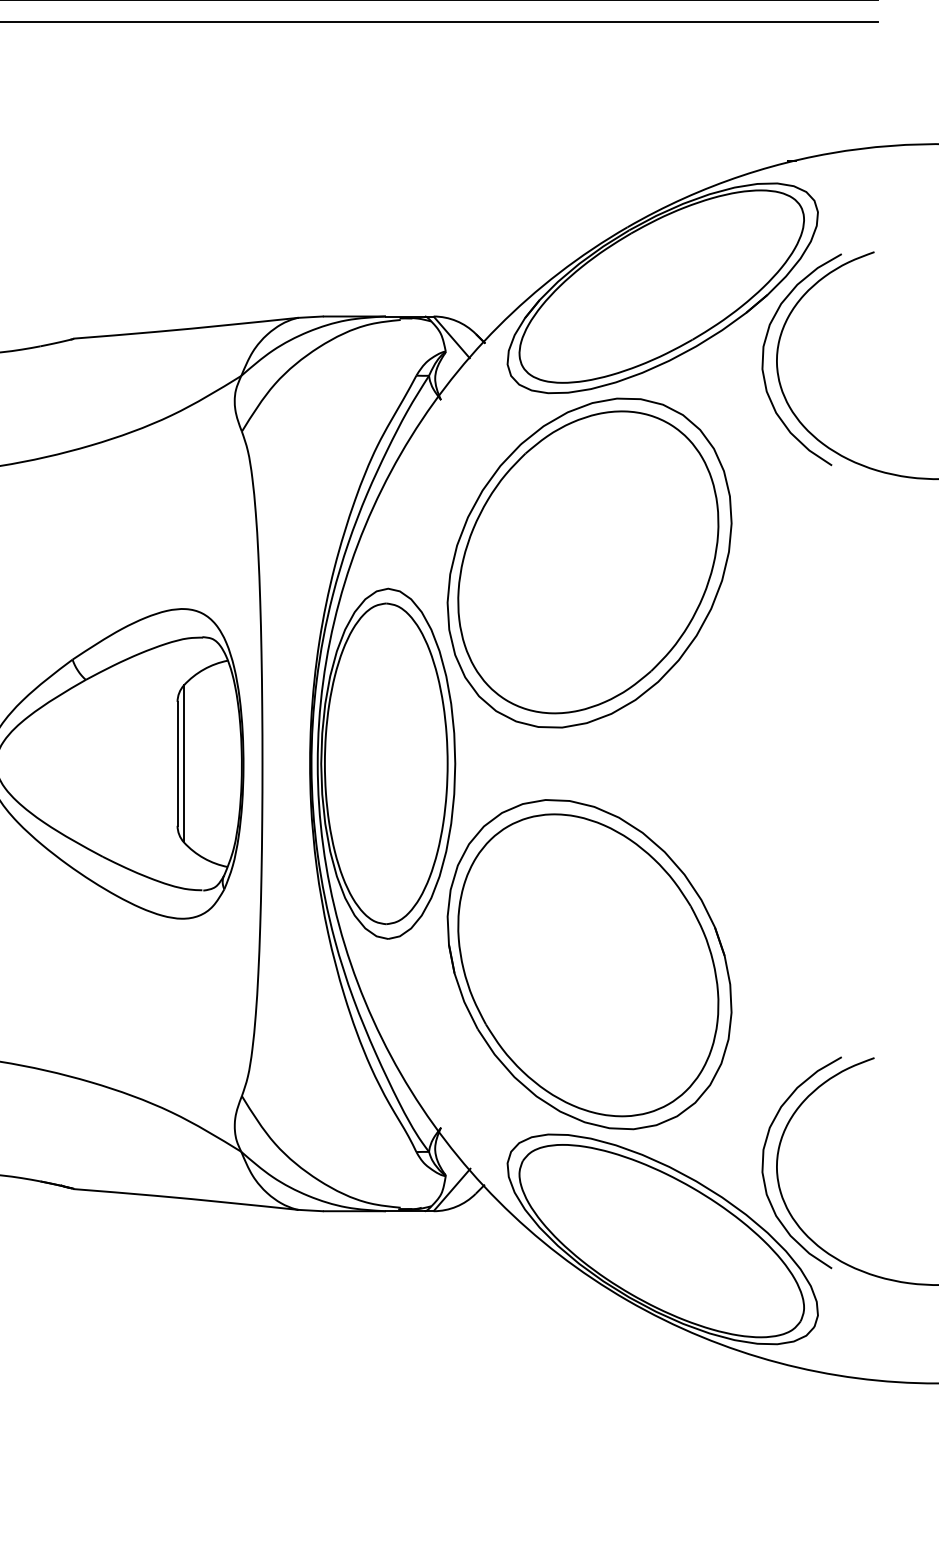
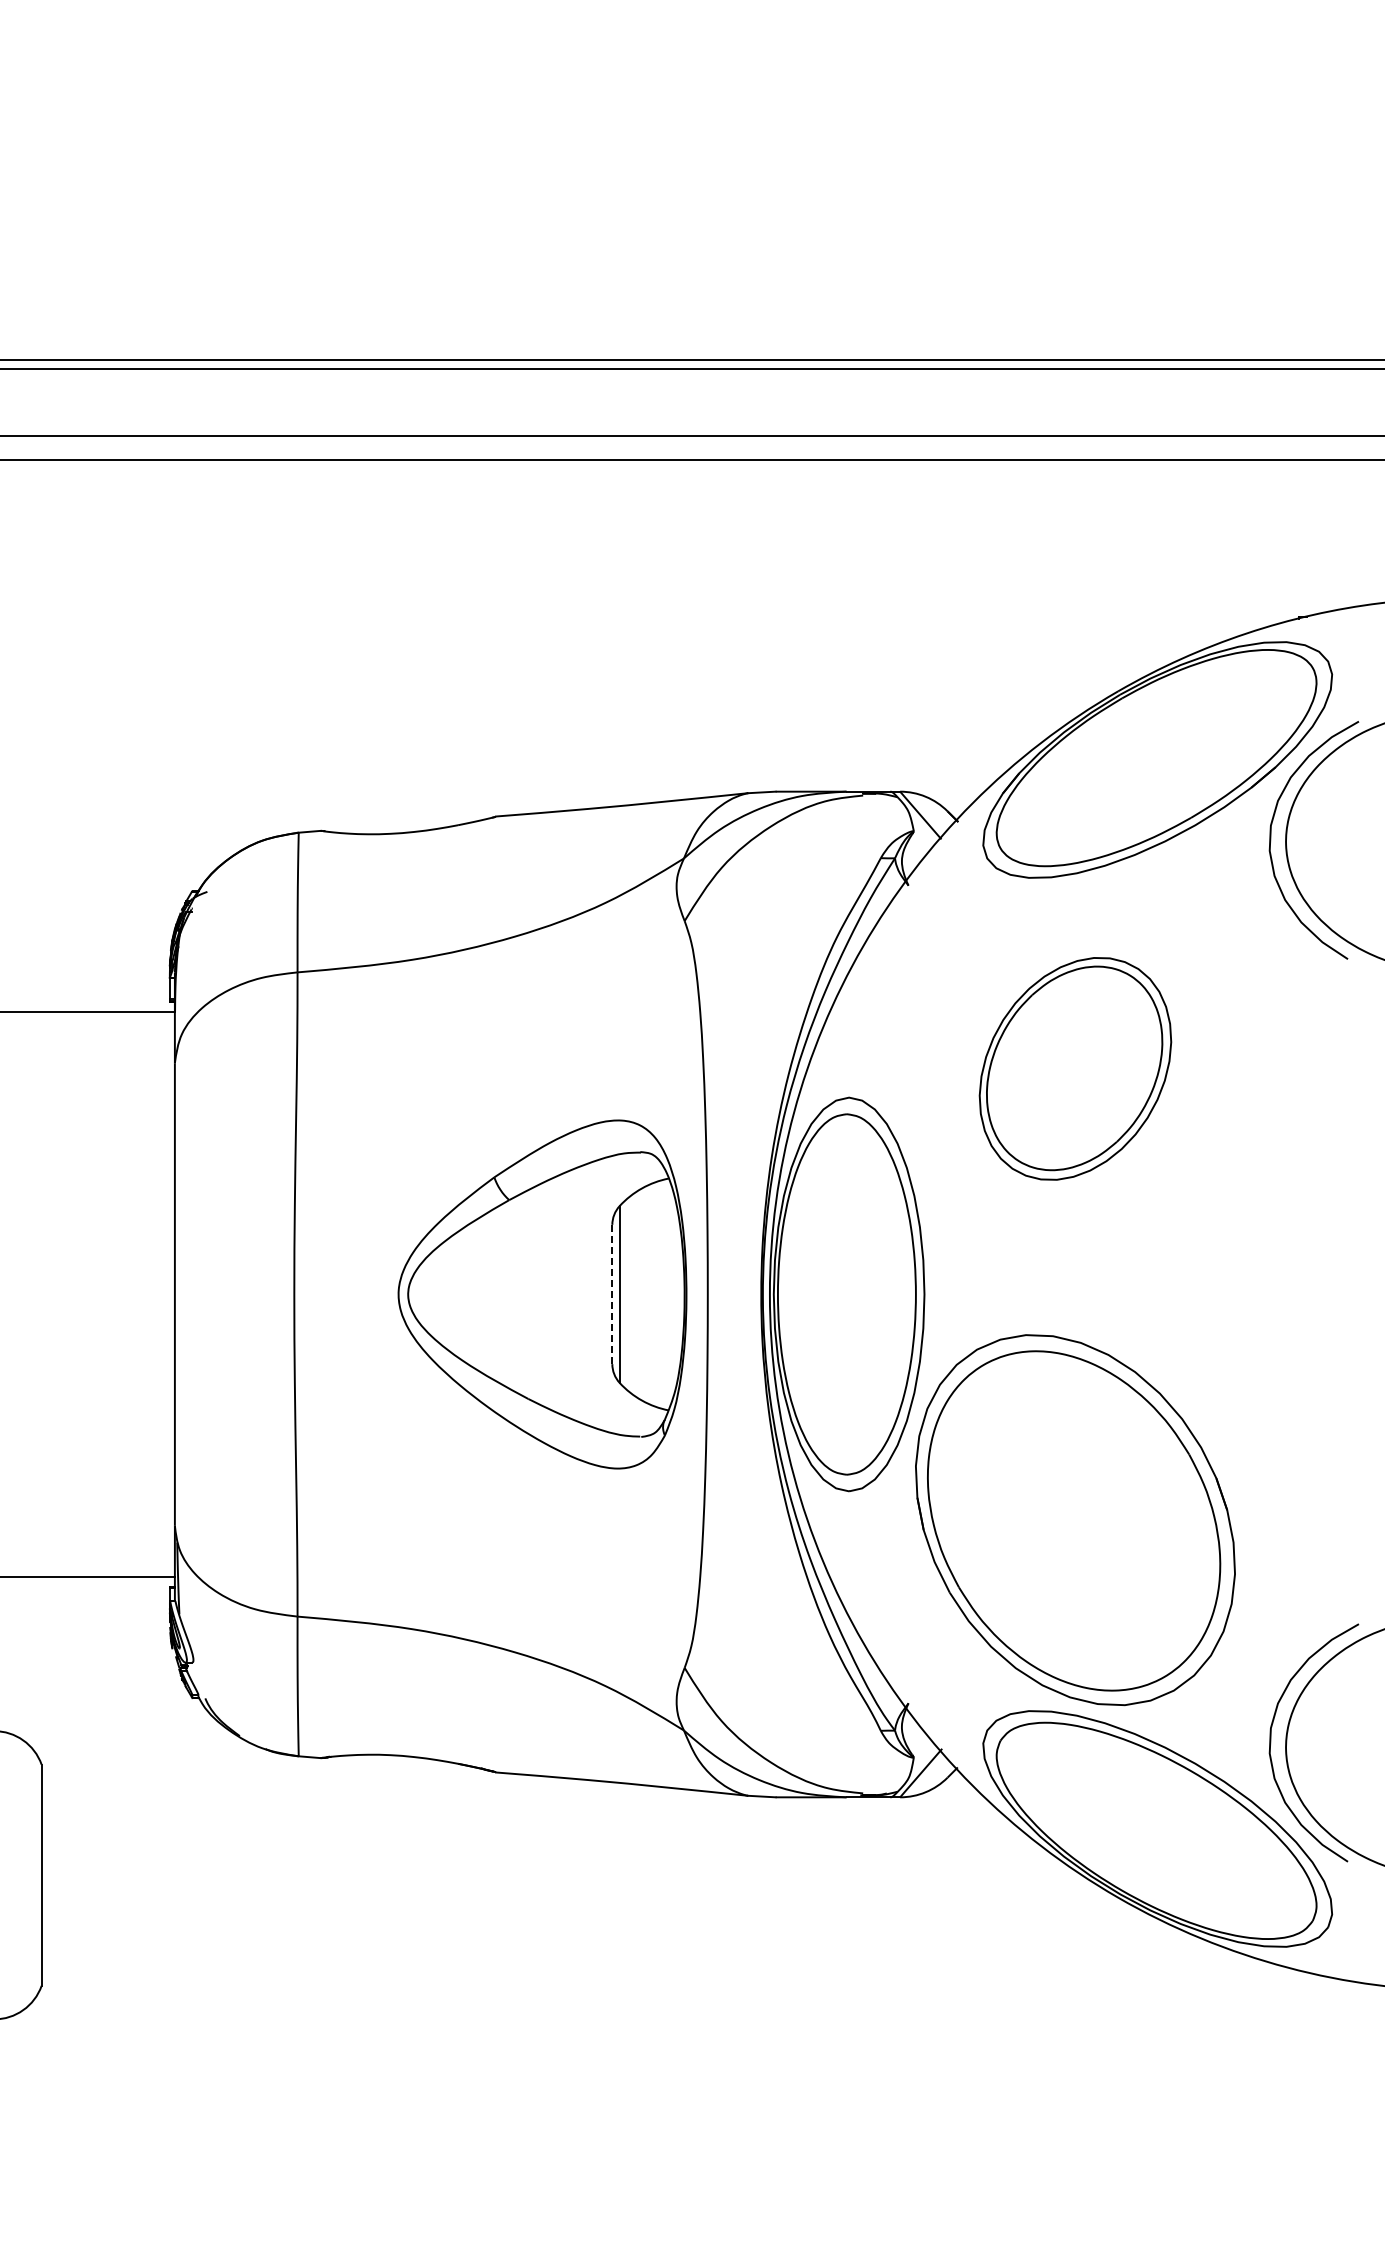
part: (589, 562) -> (1075, 1068), size x0.6
line: (177, 763) -> (612, 1294), solid -> dashed

